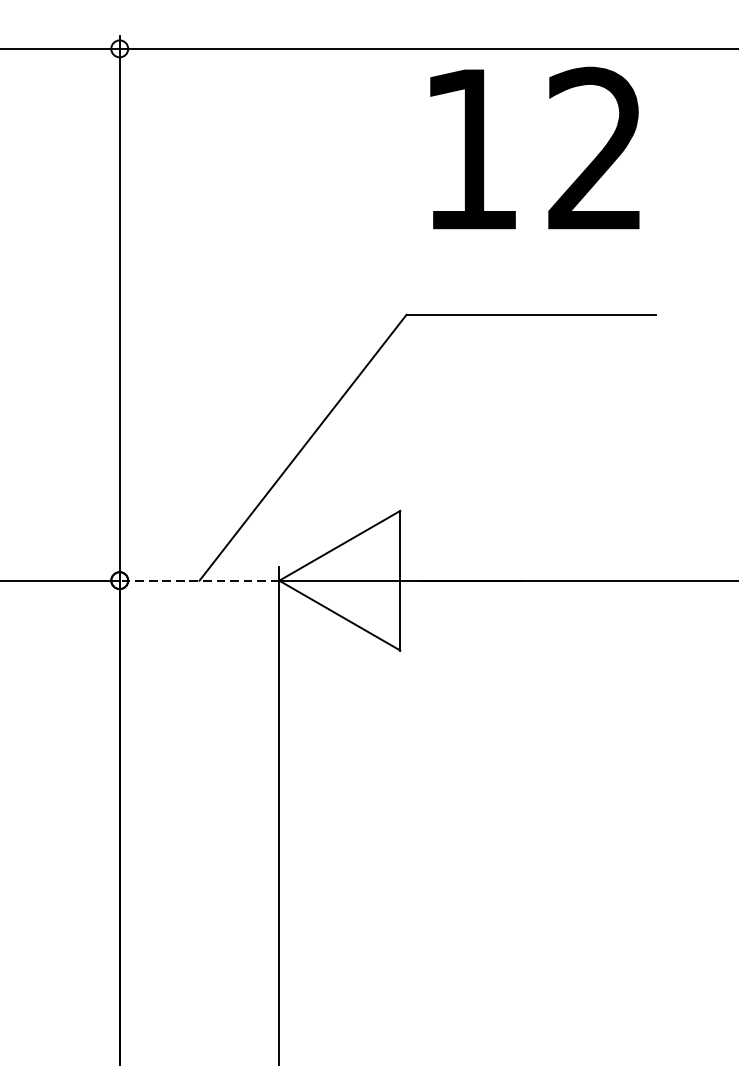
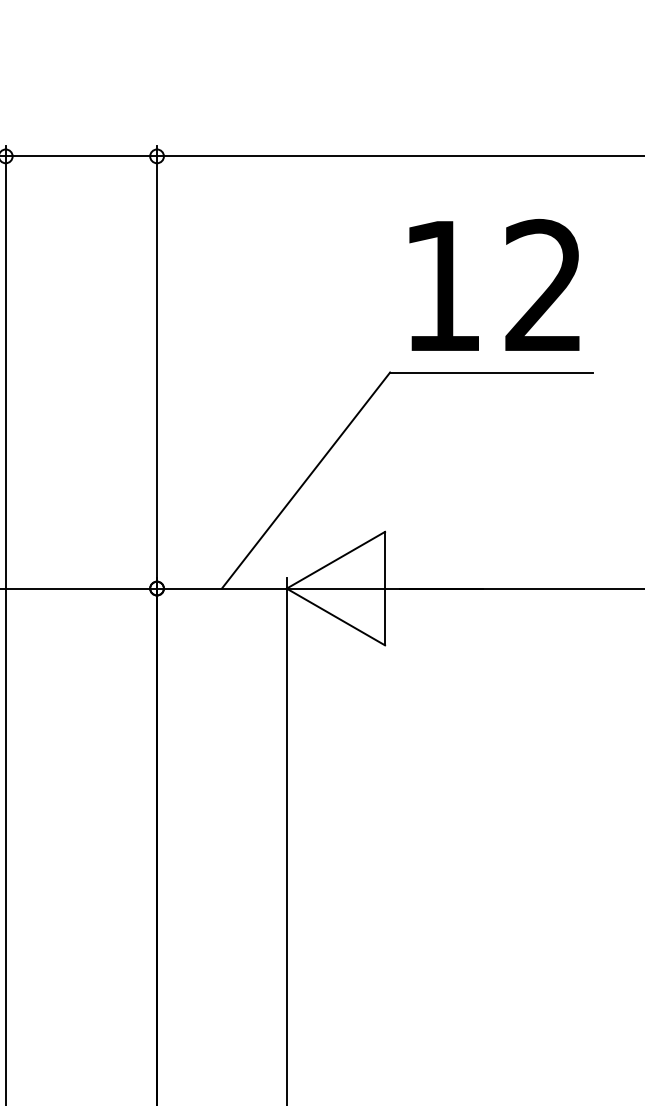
text: (534, 147) -> (494, 284), moved
line: (199, 580) -> (221, 588), dashed -> solid

